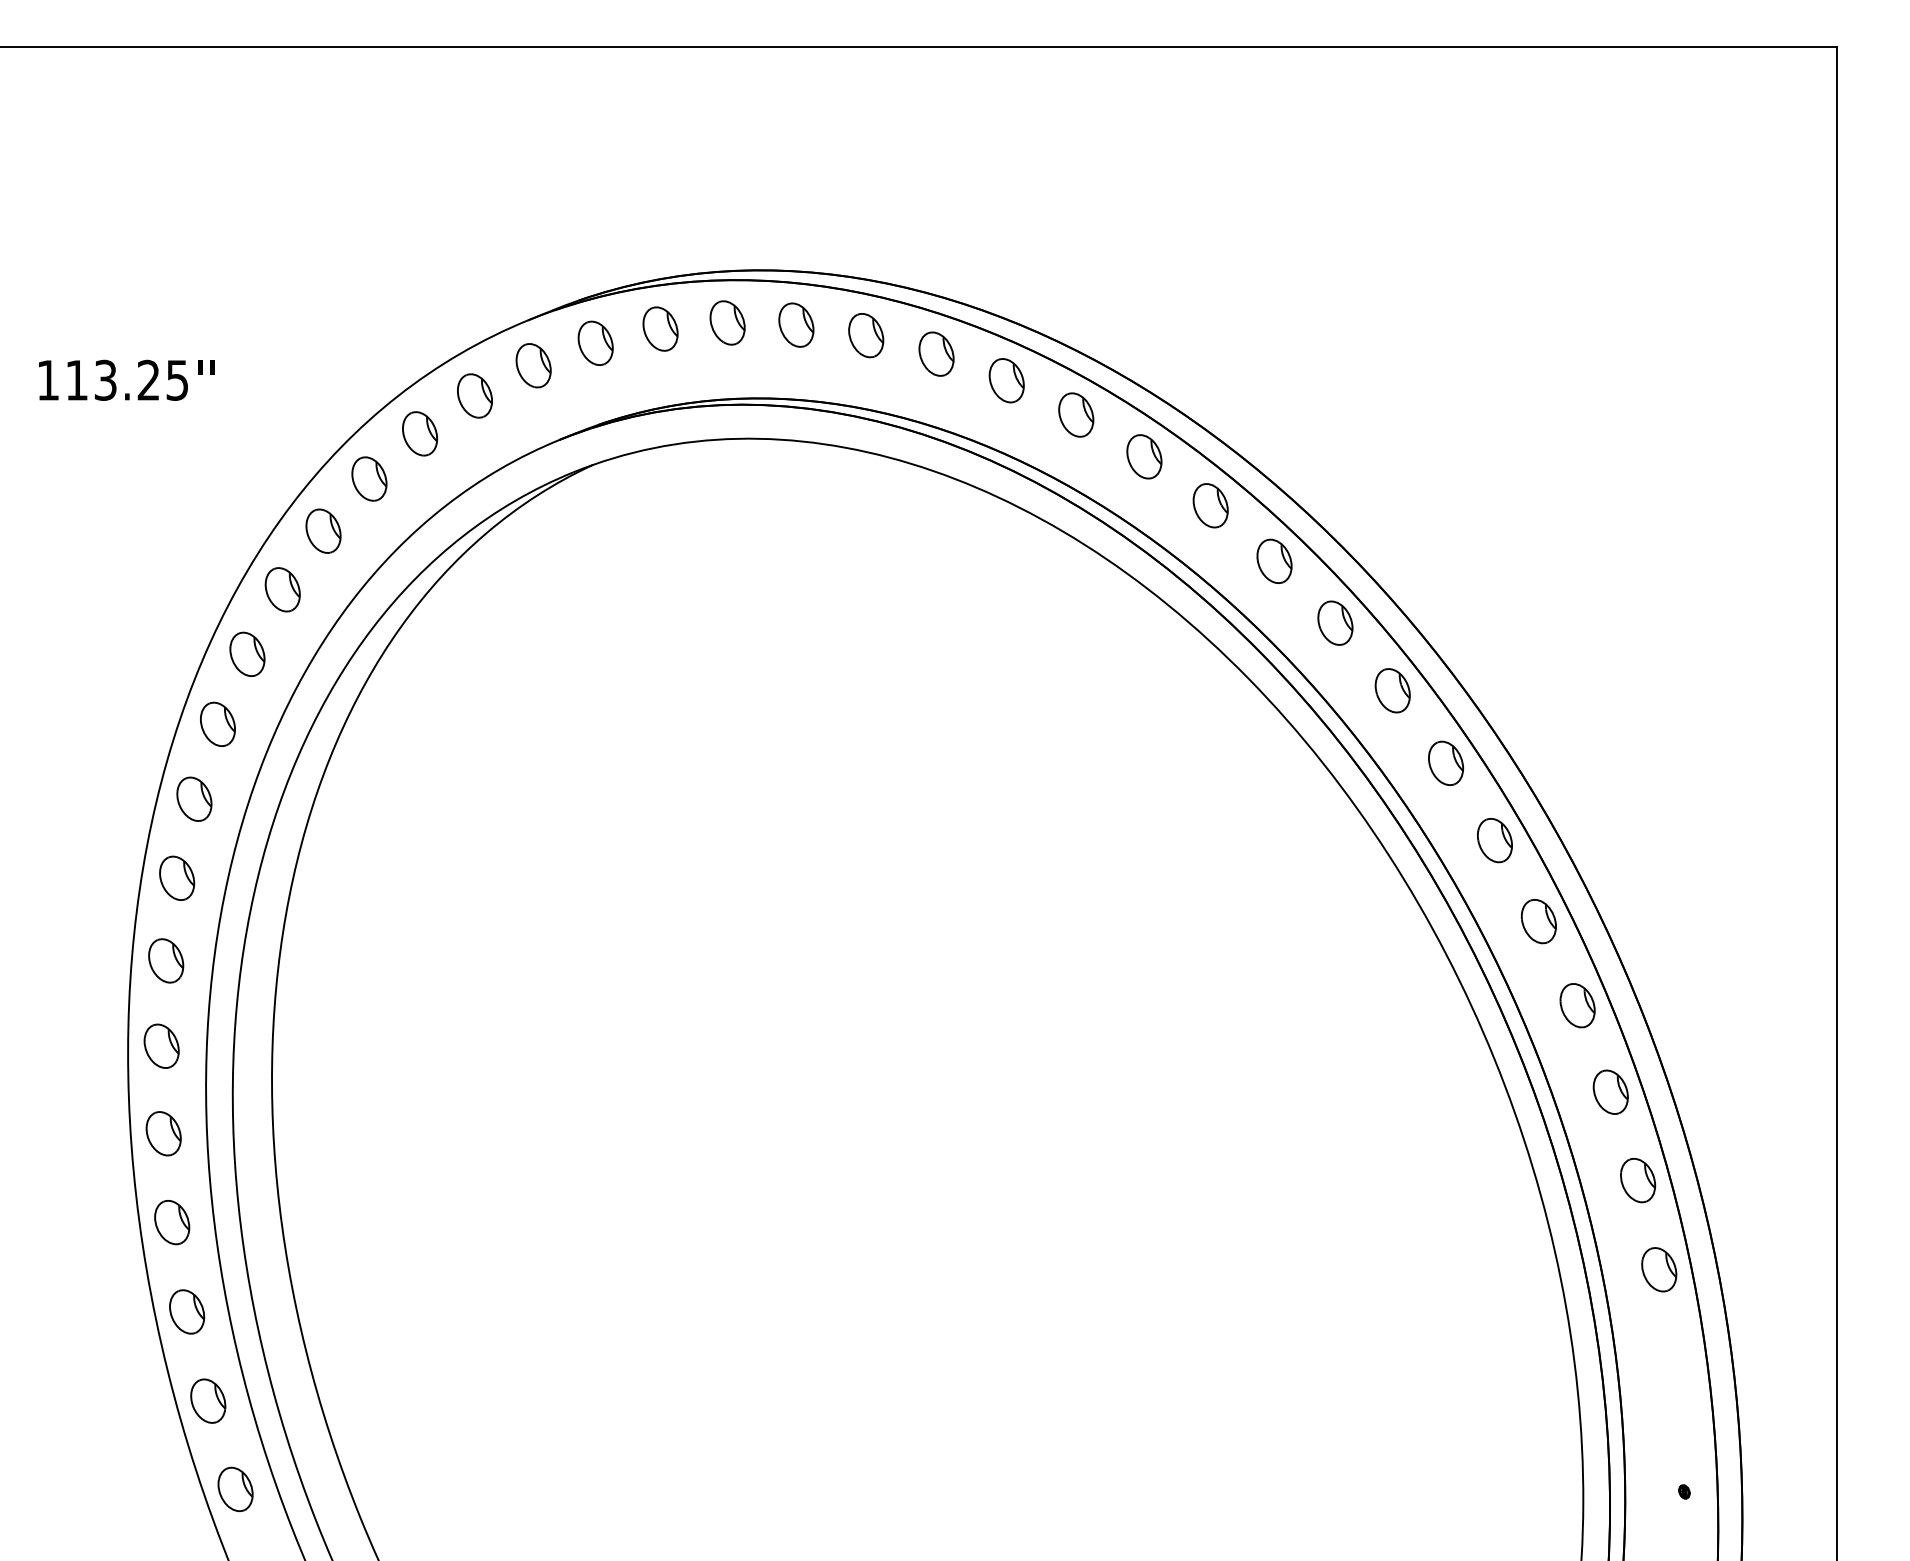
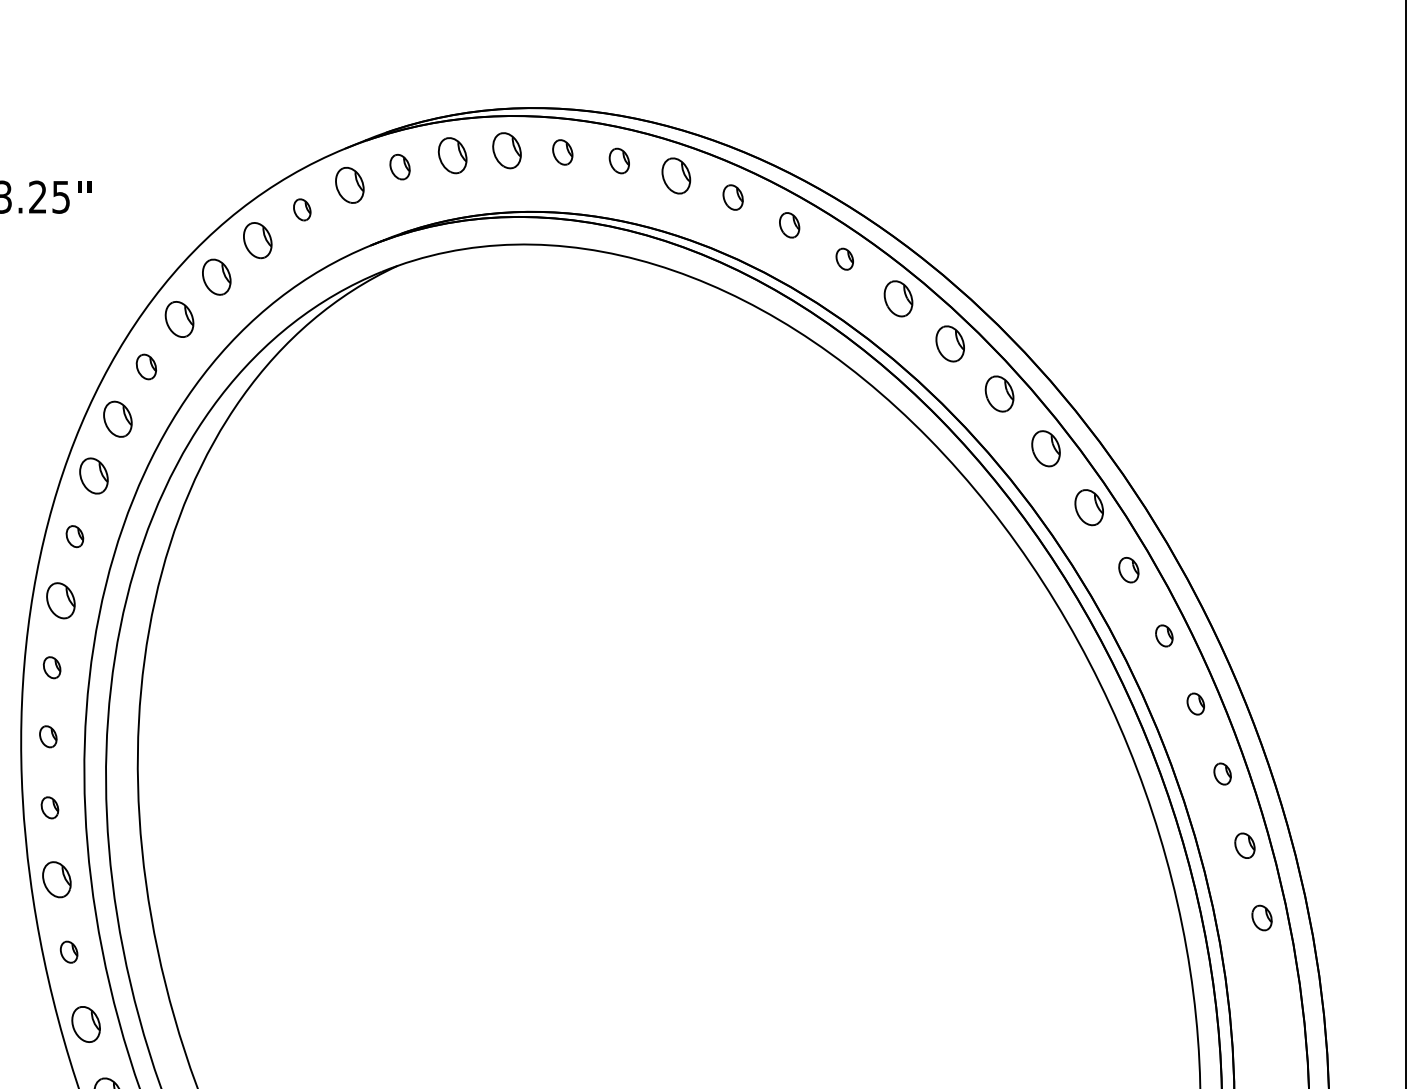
part: (796, 324) -> (562, 151), size x0.7
part: (866, 335) -> (619, 160), size x0.7
part: (595, 342) -> (399, 166), size x0.7
part: (1006, 380) -> (733, 197), size x0.7
part: (474, 395) -> (301, 209), size x0.6
part: (1076, 414) -> (789, 224), size x0.7
part: (1144, 456) -> (844, 258), size x0.6
part: (282, 589) -> (146, 366), size x0.7
part: (194, 798) -> (74, 536), size x0.6
part: (1494, 840) -> (1128, 570), size x0.7
part: (1538, 921) -> (1164, 635), size x0.6
part: (166, 960) -> (52, 667), size x0.6
part: (1577, 1005) -> (1195, 703), size x0.6
part: (161, 1045) -> (48, 736), size x0.6
part: (1610, 1091) -> (1222, 773), size x0.6
part: (163, 1133) -> (49, 807), size x0.6
part: (1638, 1180) -> (1245, 845), size x0.7
part: (1659, 1269) -> (1262, 917), size x0.7
part: (187, 1311) -> (69, 951), size x0.6

